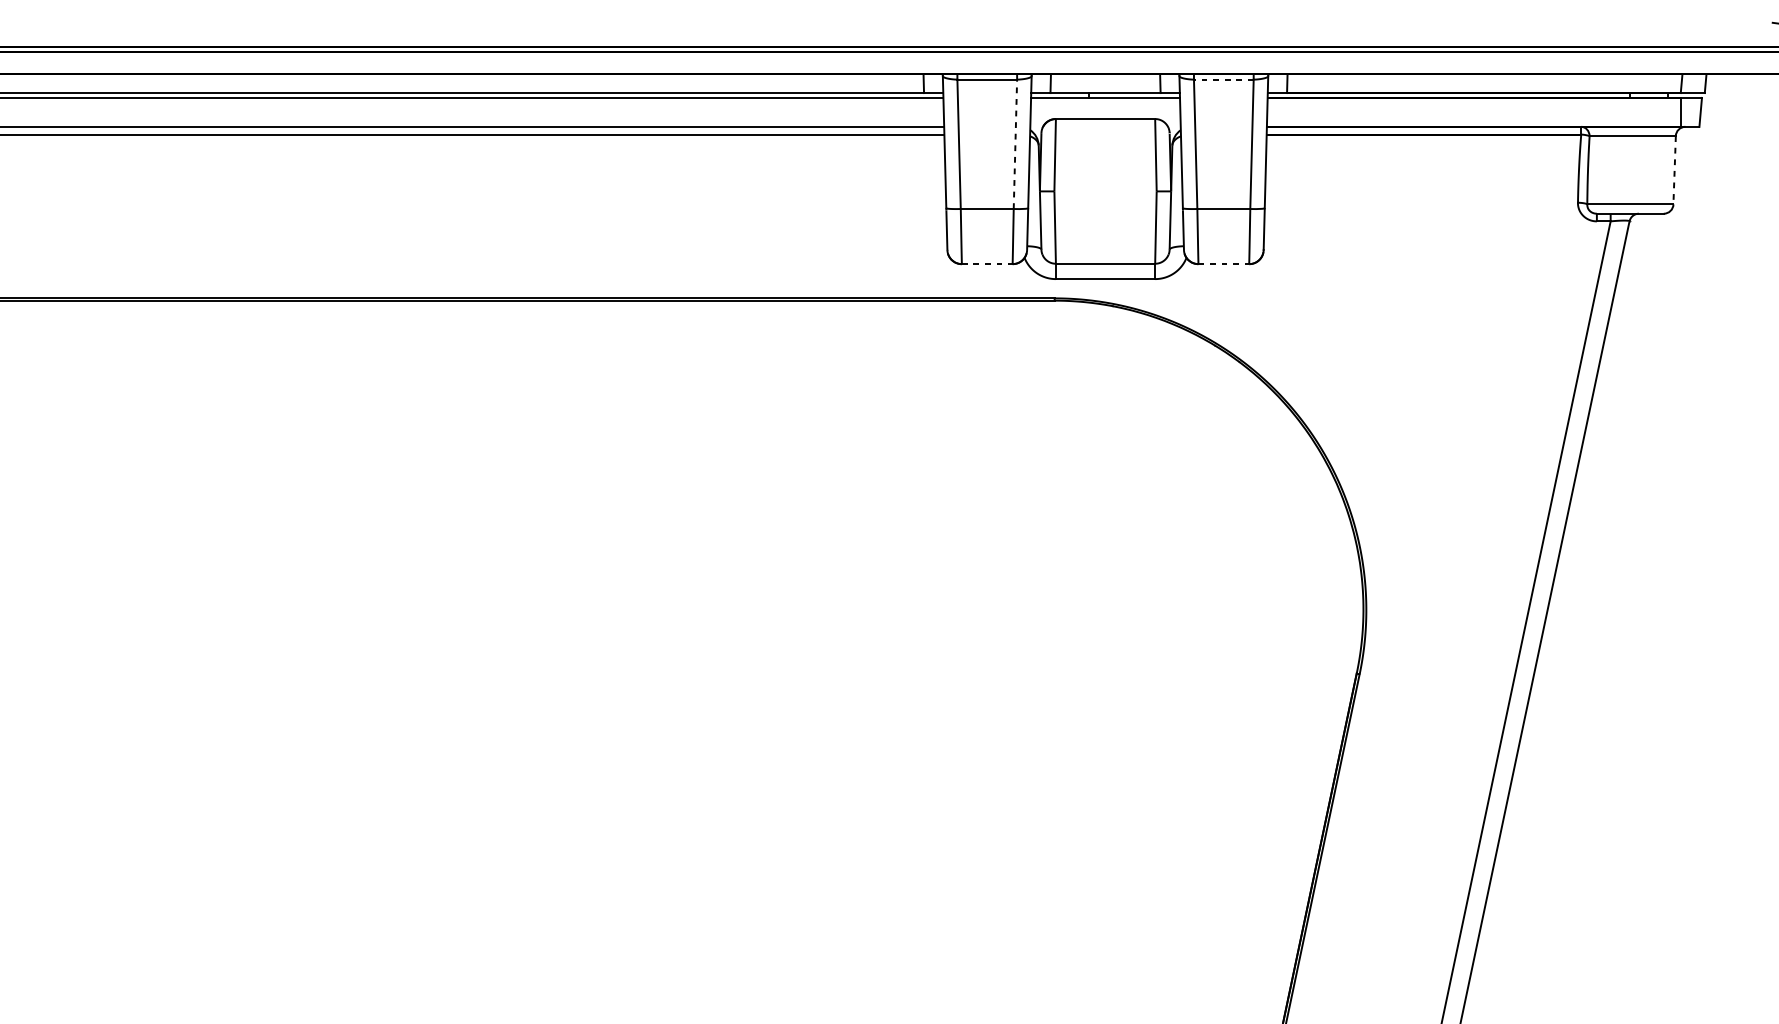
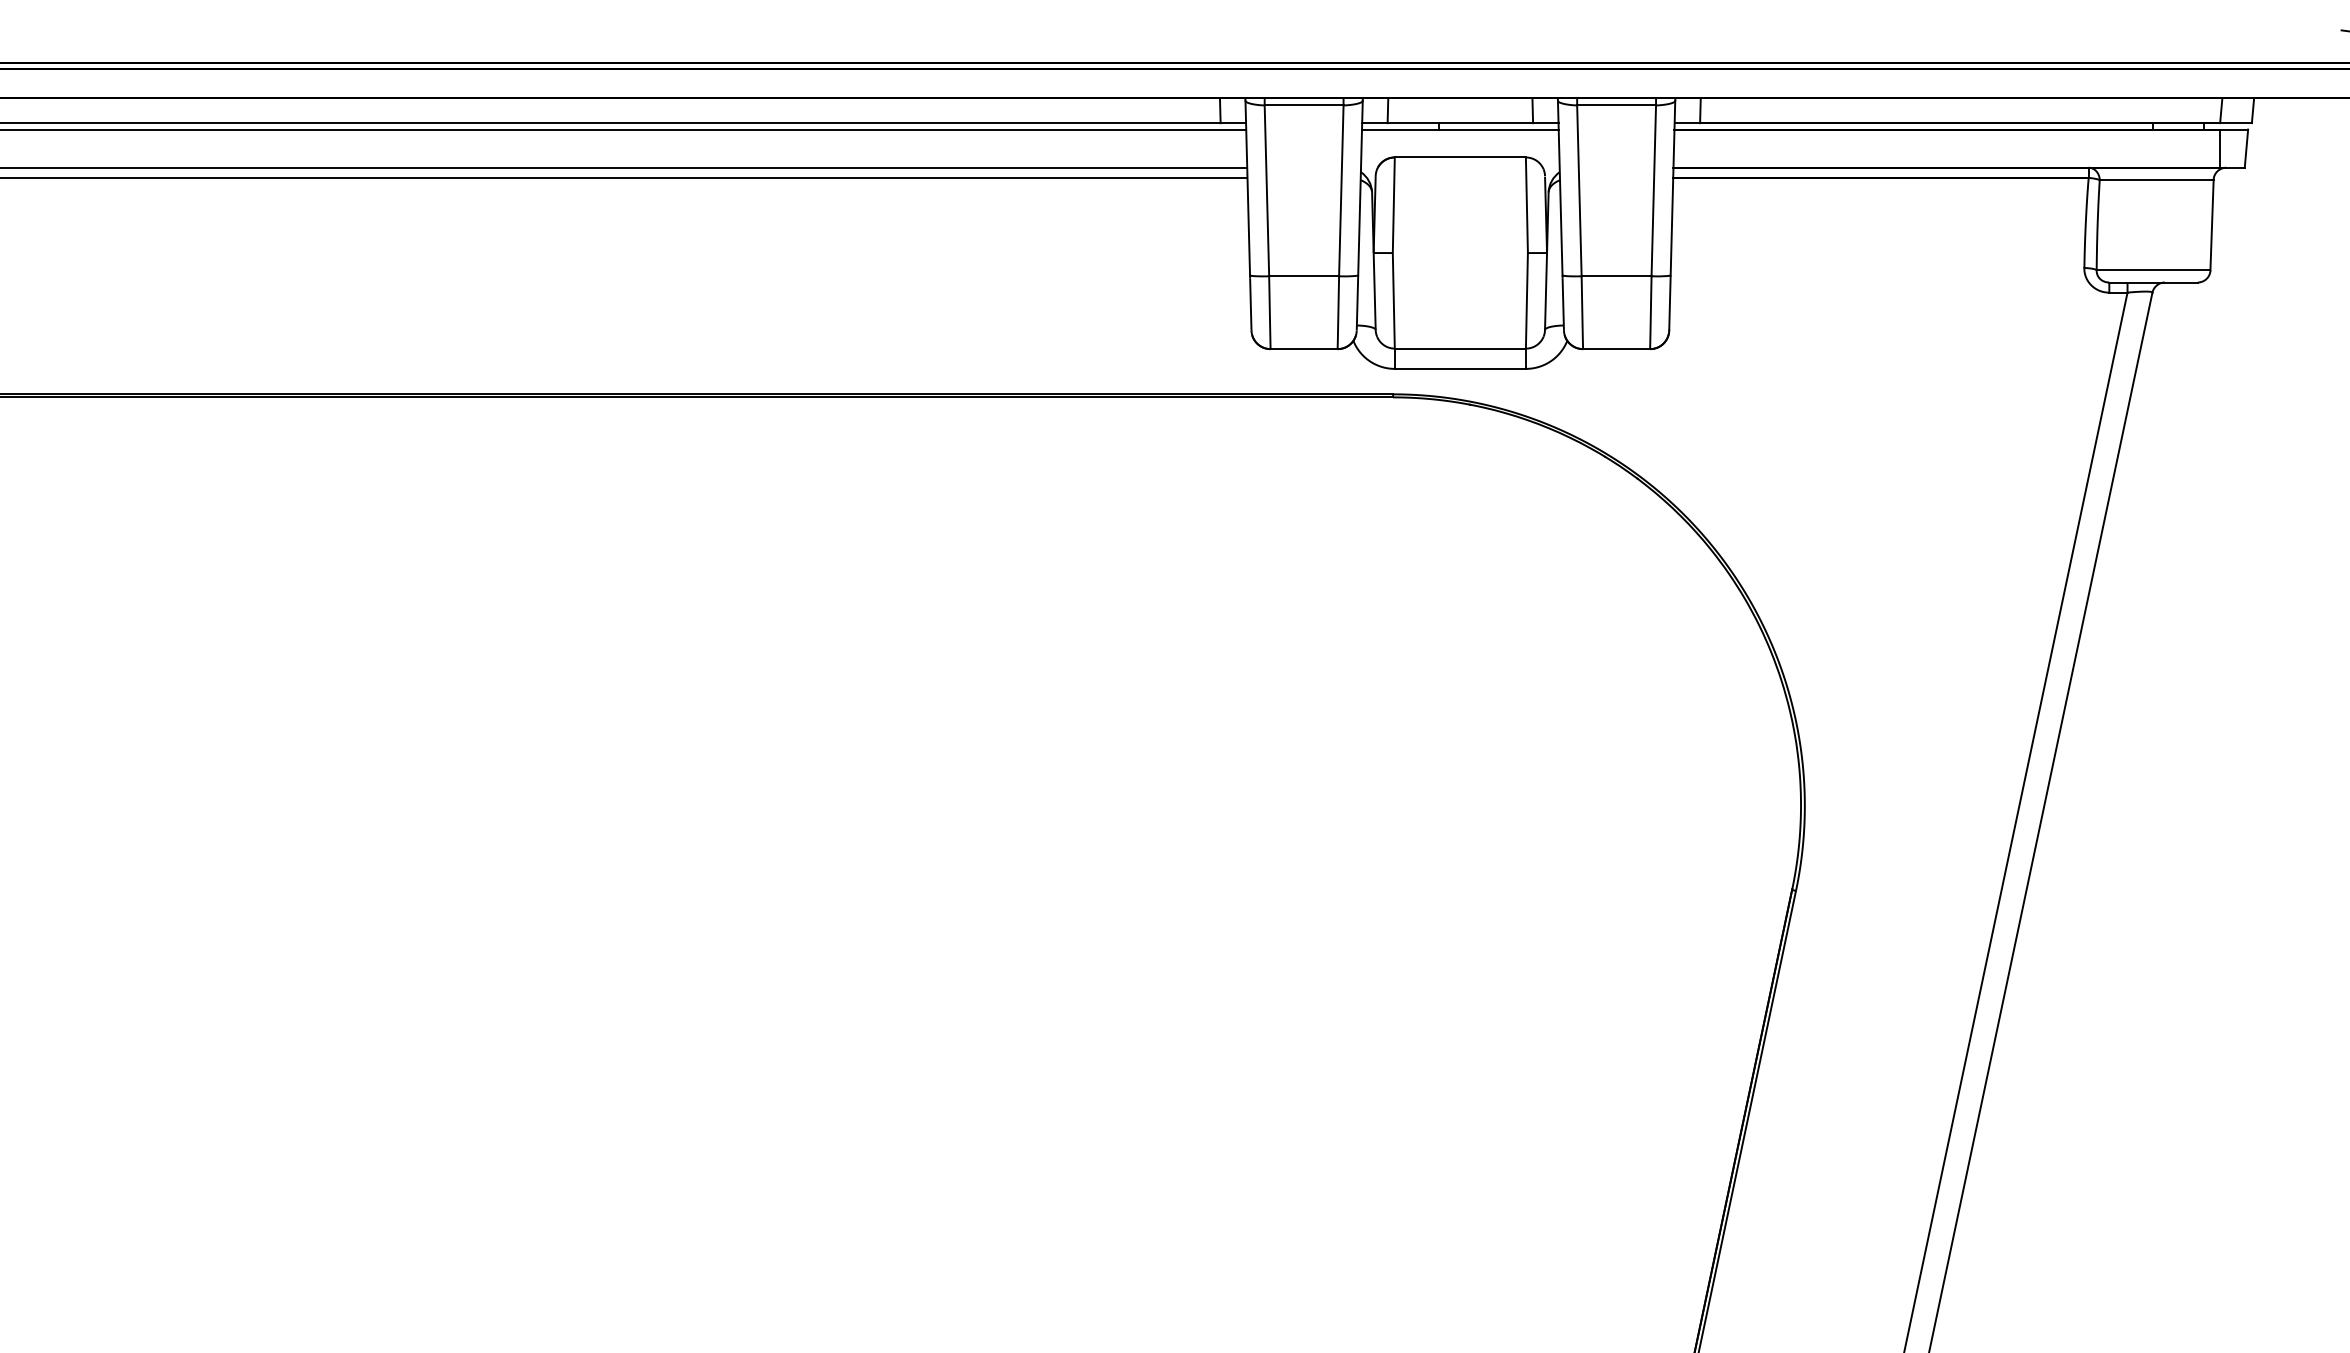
line: (1223, 79) -> (1616, 105), dashed -> solid
line: (1015, 144) -> (1341, 190), dashed -> solid
line: (1674, 170) -> (2212, 225), dashed -> solid
line: (987, 264) -> (1304, 349), dashed -> solid
line: (1223, 264) -> (1616, 349), dashed -> solid

